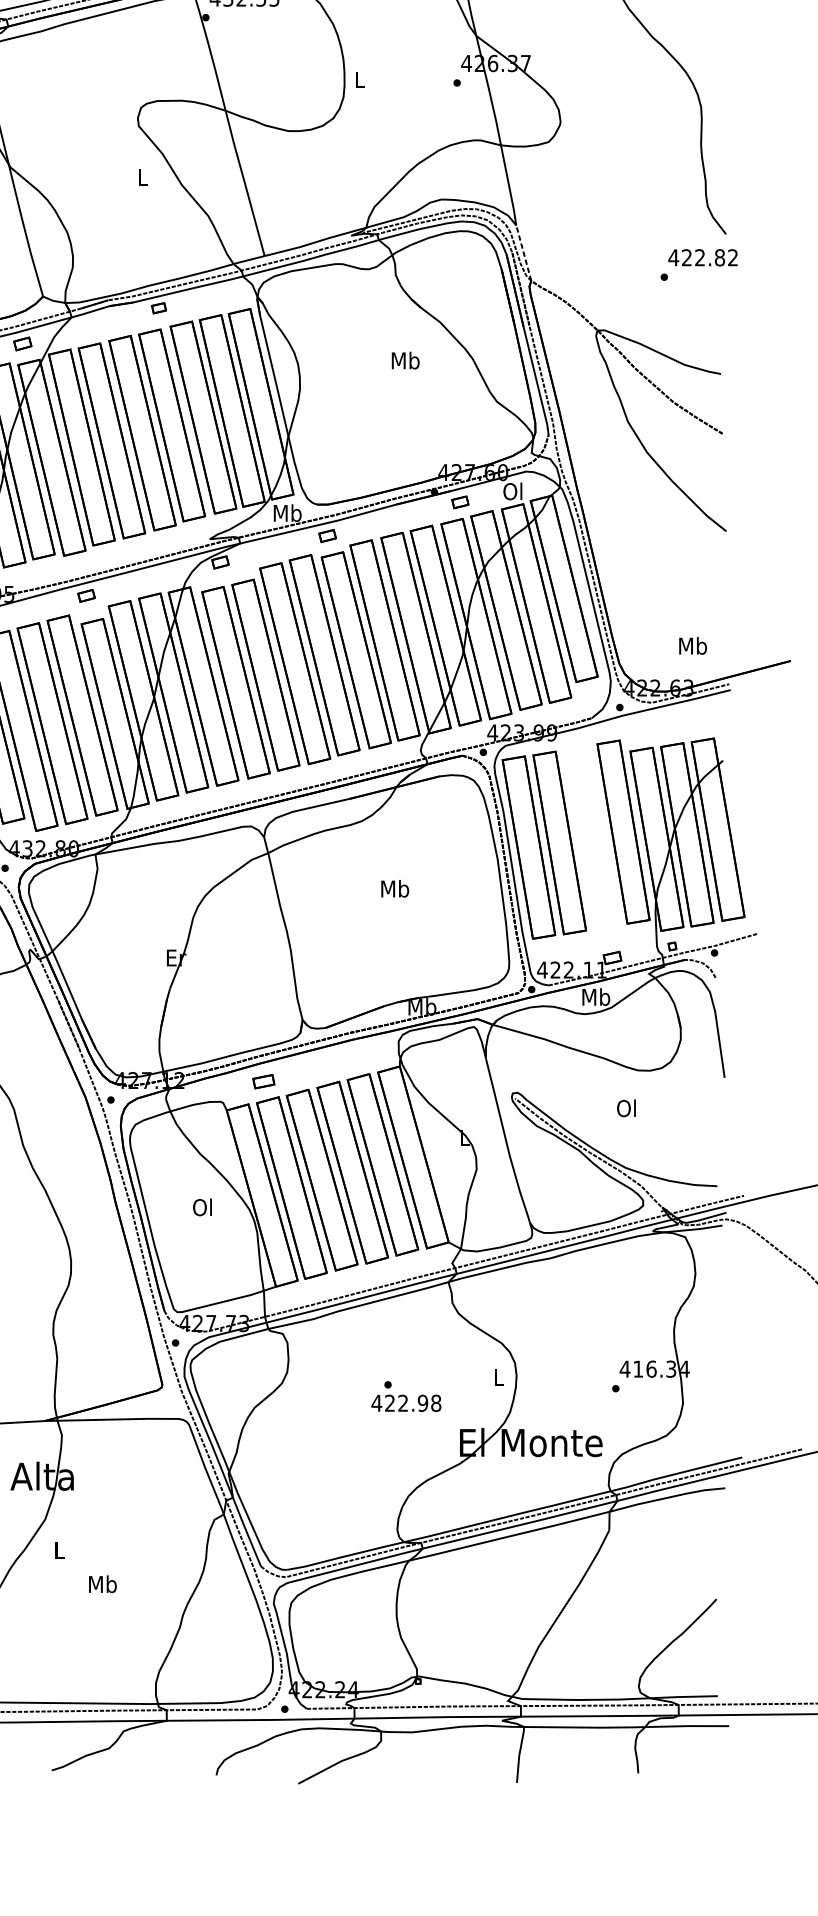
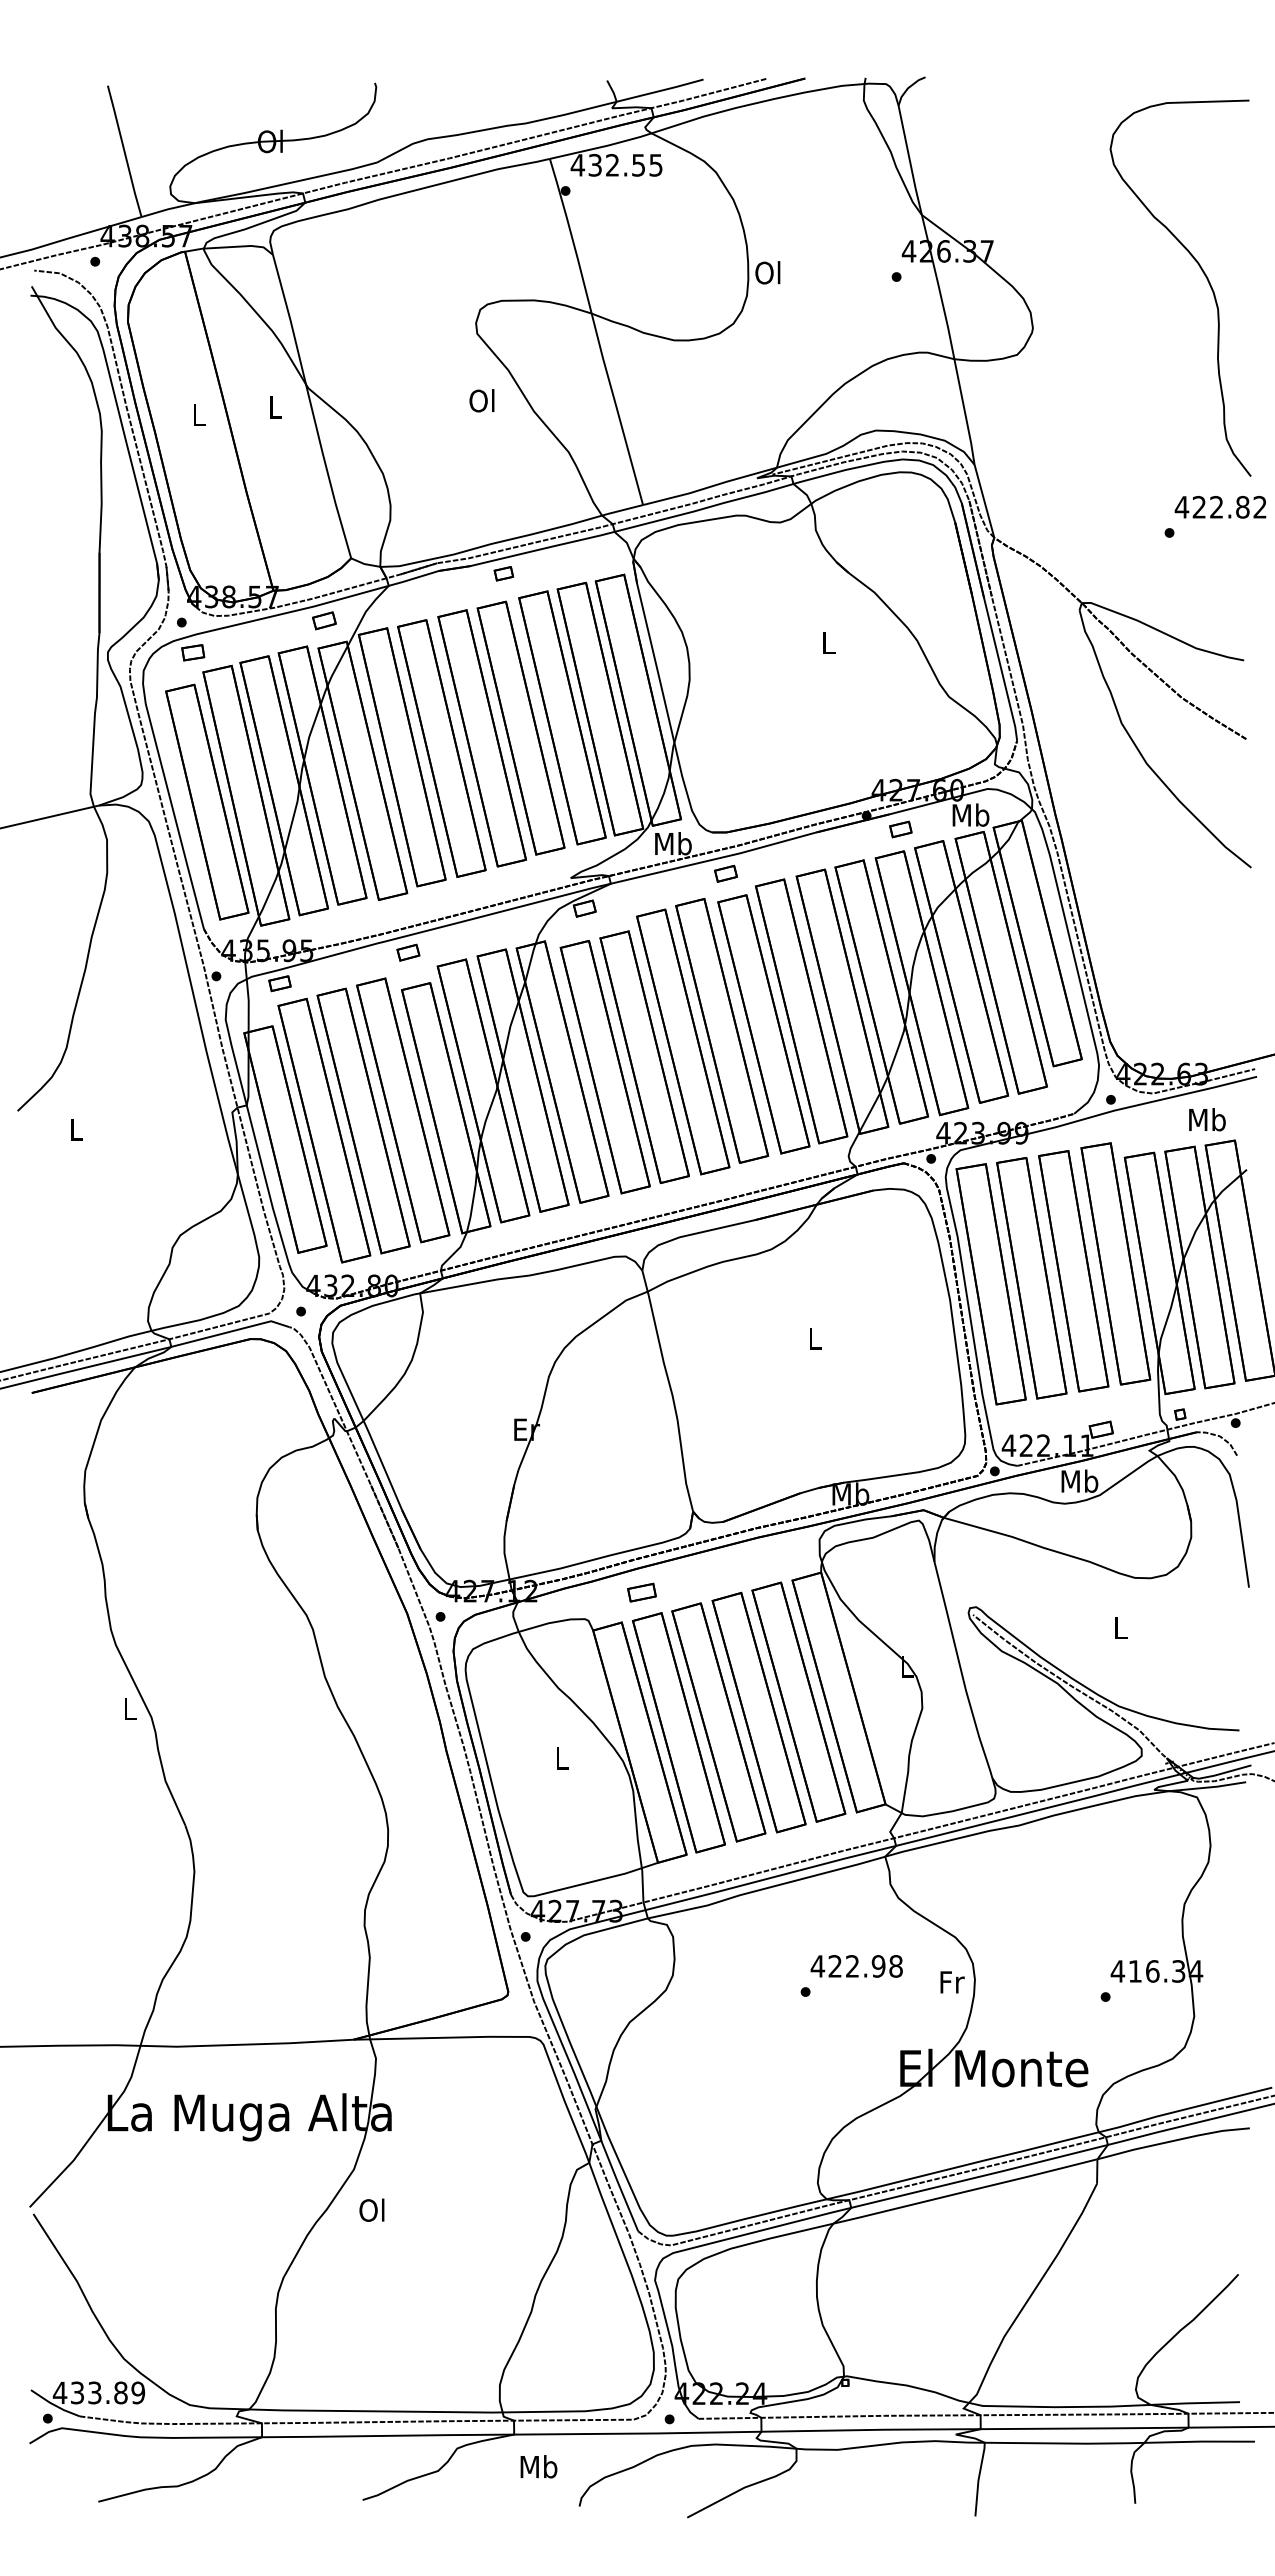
text: (359, 79) -> (767, 272), L -> Ol
text: (142, 176) -> (481, 400), L -> Ol
line: (523, 253) -> (984, 501), dashed -> solid
text: (405, 360) -> (828, 642), Mb -> L
text: (513, 490) -> (970, 814), Ol -> Mb
text: (693, 645) -> (1207, 1119), moved
part: (591, 837) -> (1073, 1271), added
text: (394, 888) -> (814, 1338), Mb -> L
text: (626, 1108) -> (1119, 1627), Ol -> L
text: (202, 1206) -> (560, 1757), Ol -> L
text: (499, 1377) -> (952, 1982), L -> Fr
text: (406, 1403) -> (856, 1966), moved
text: (58, 1549) -> (371, 2209), L -> Ol
text: (102, 1584) -> (538, 2466), moved

